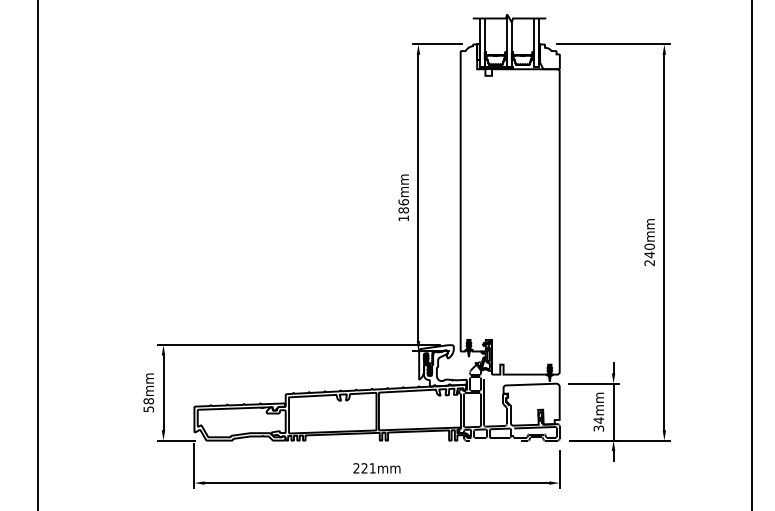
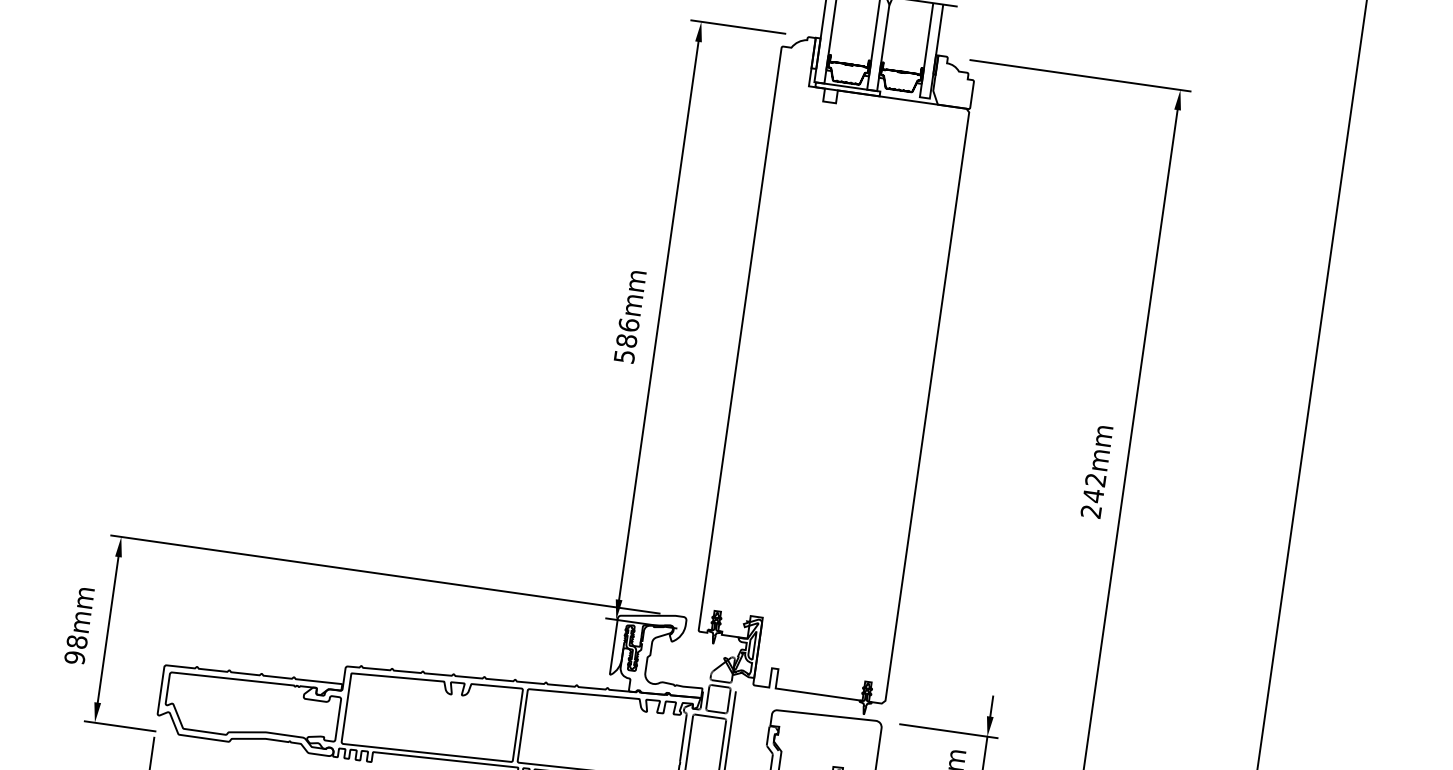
text: (403, 218) -> (624, 356), 186mm -> 586mm
text: (649, 246) -> (1095, 479), 240mm -> 242mm
text: (148, 409) -> (74, 658), 58mm -> 98mm

